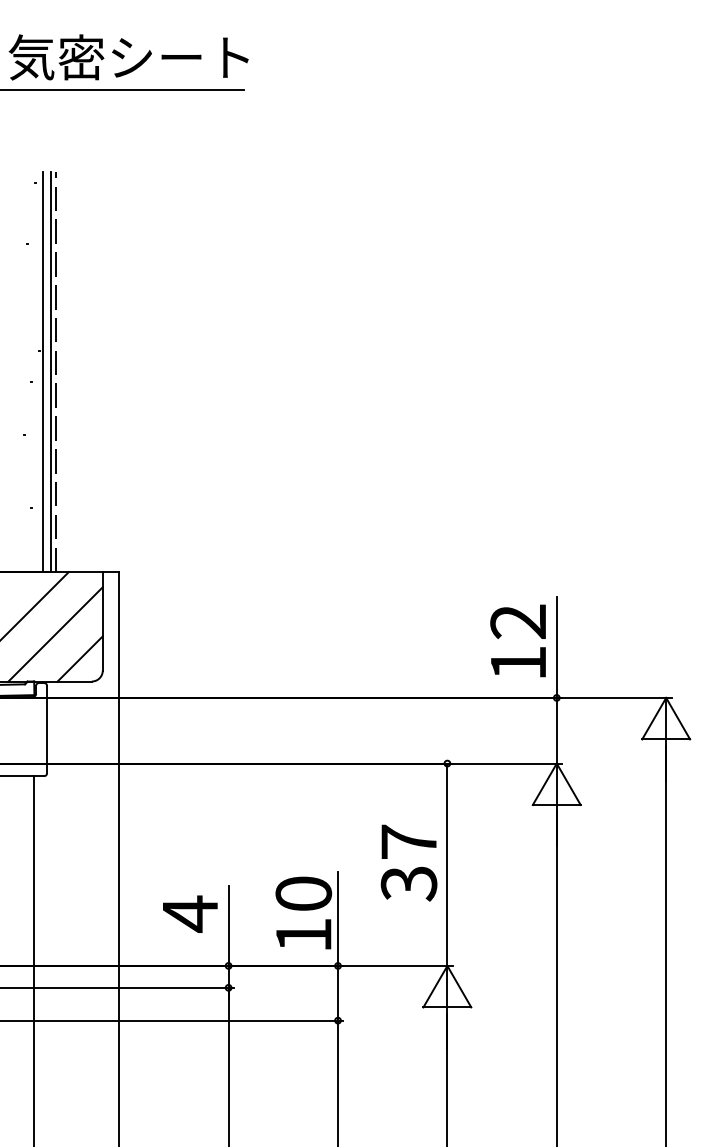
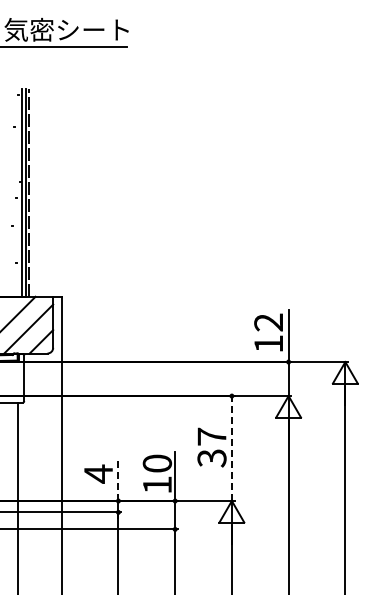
line: (446, 864) -> (231, 448), solid -> dashed
line: (228, 926) -> (118, 480), solid -> dashed

